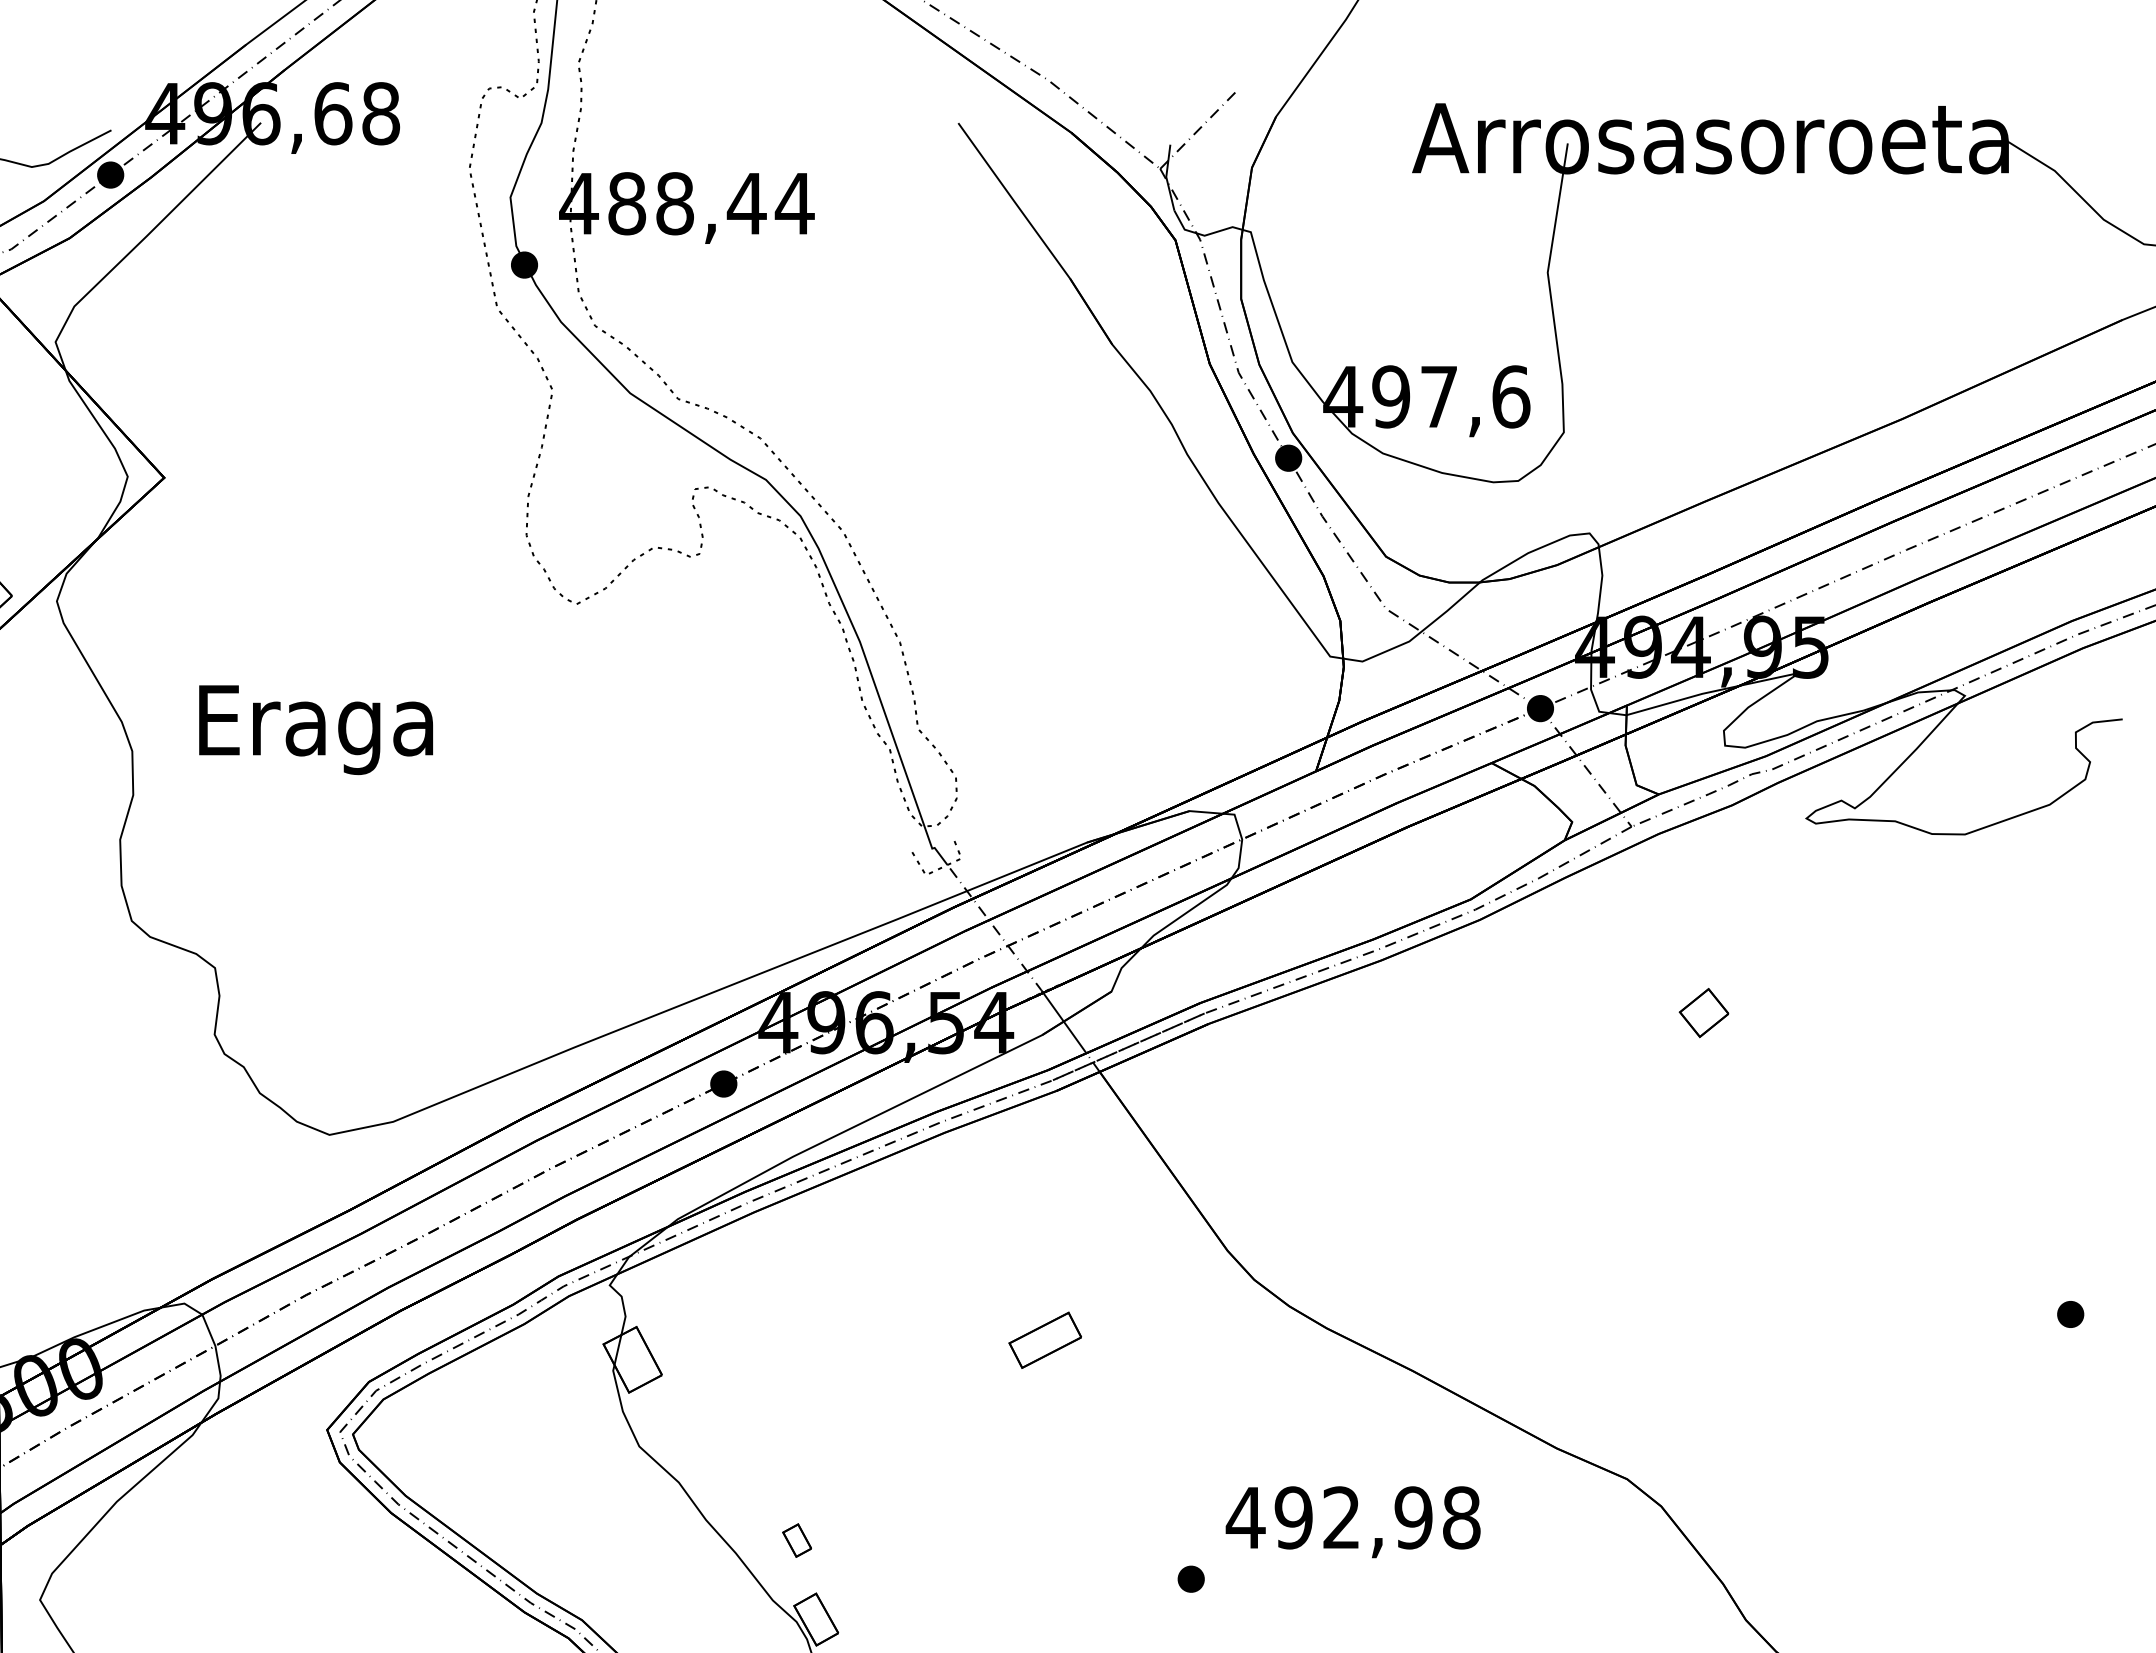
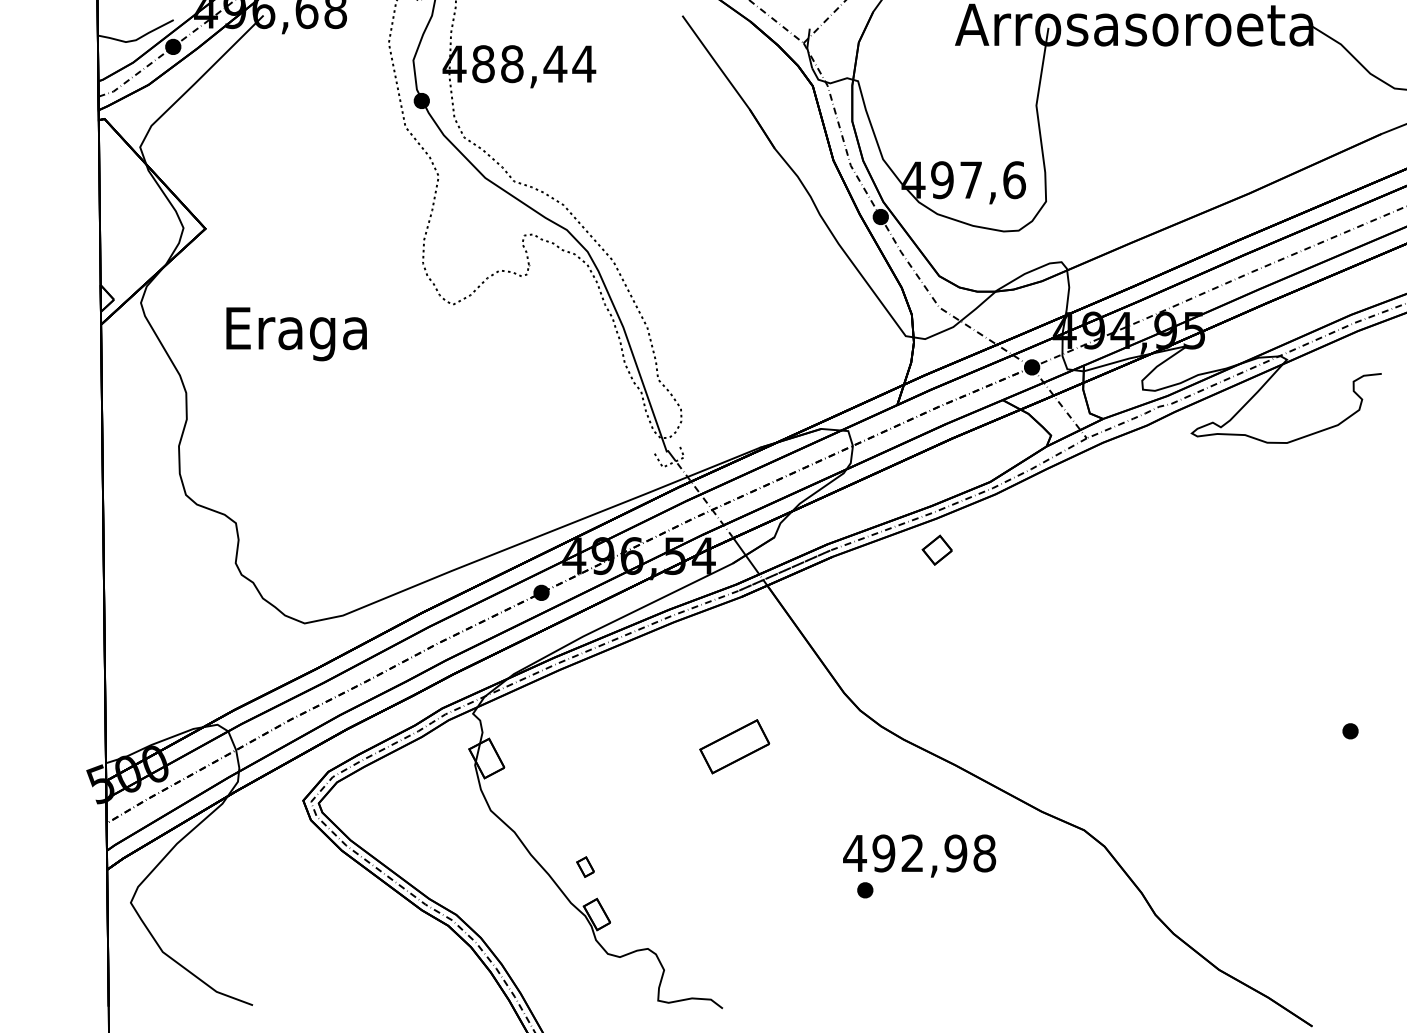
text: (315, 730) -> (296, 334), moved
part: (1702, 1011) -> (936, 549), moved
part: (1045, 1339) -> (734, 746), size x1.6
part: (1191, 1579) -> (865, 890), moved

